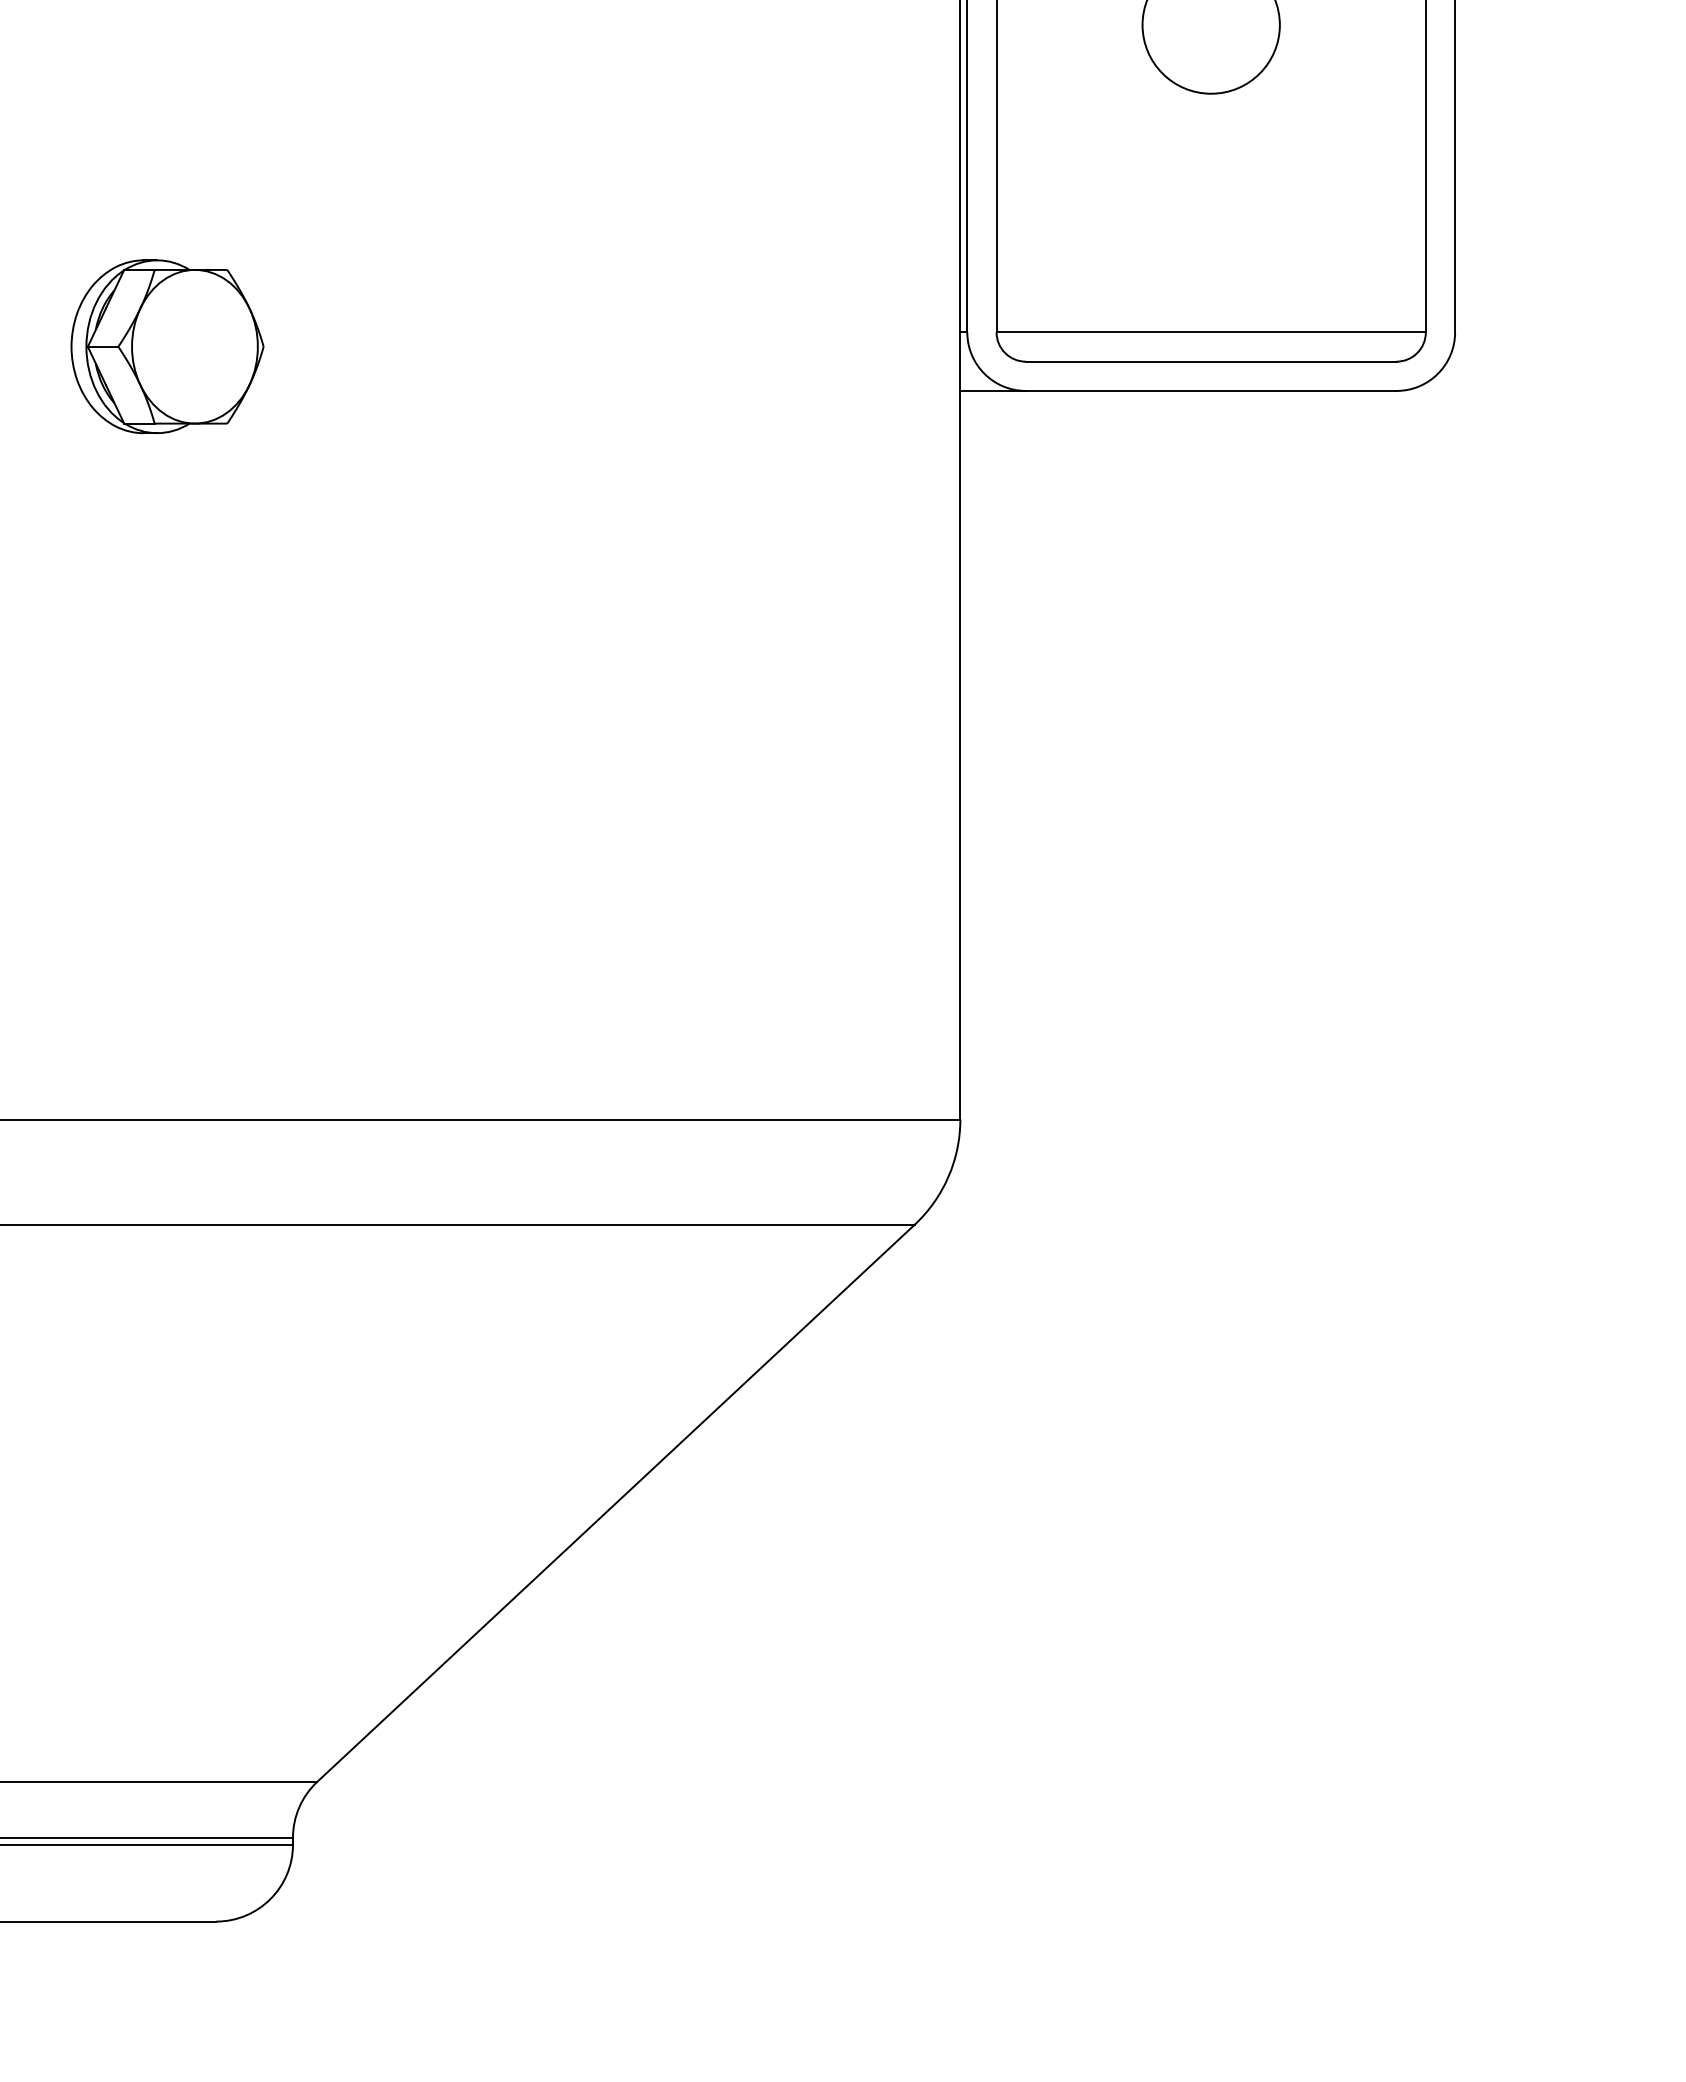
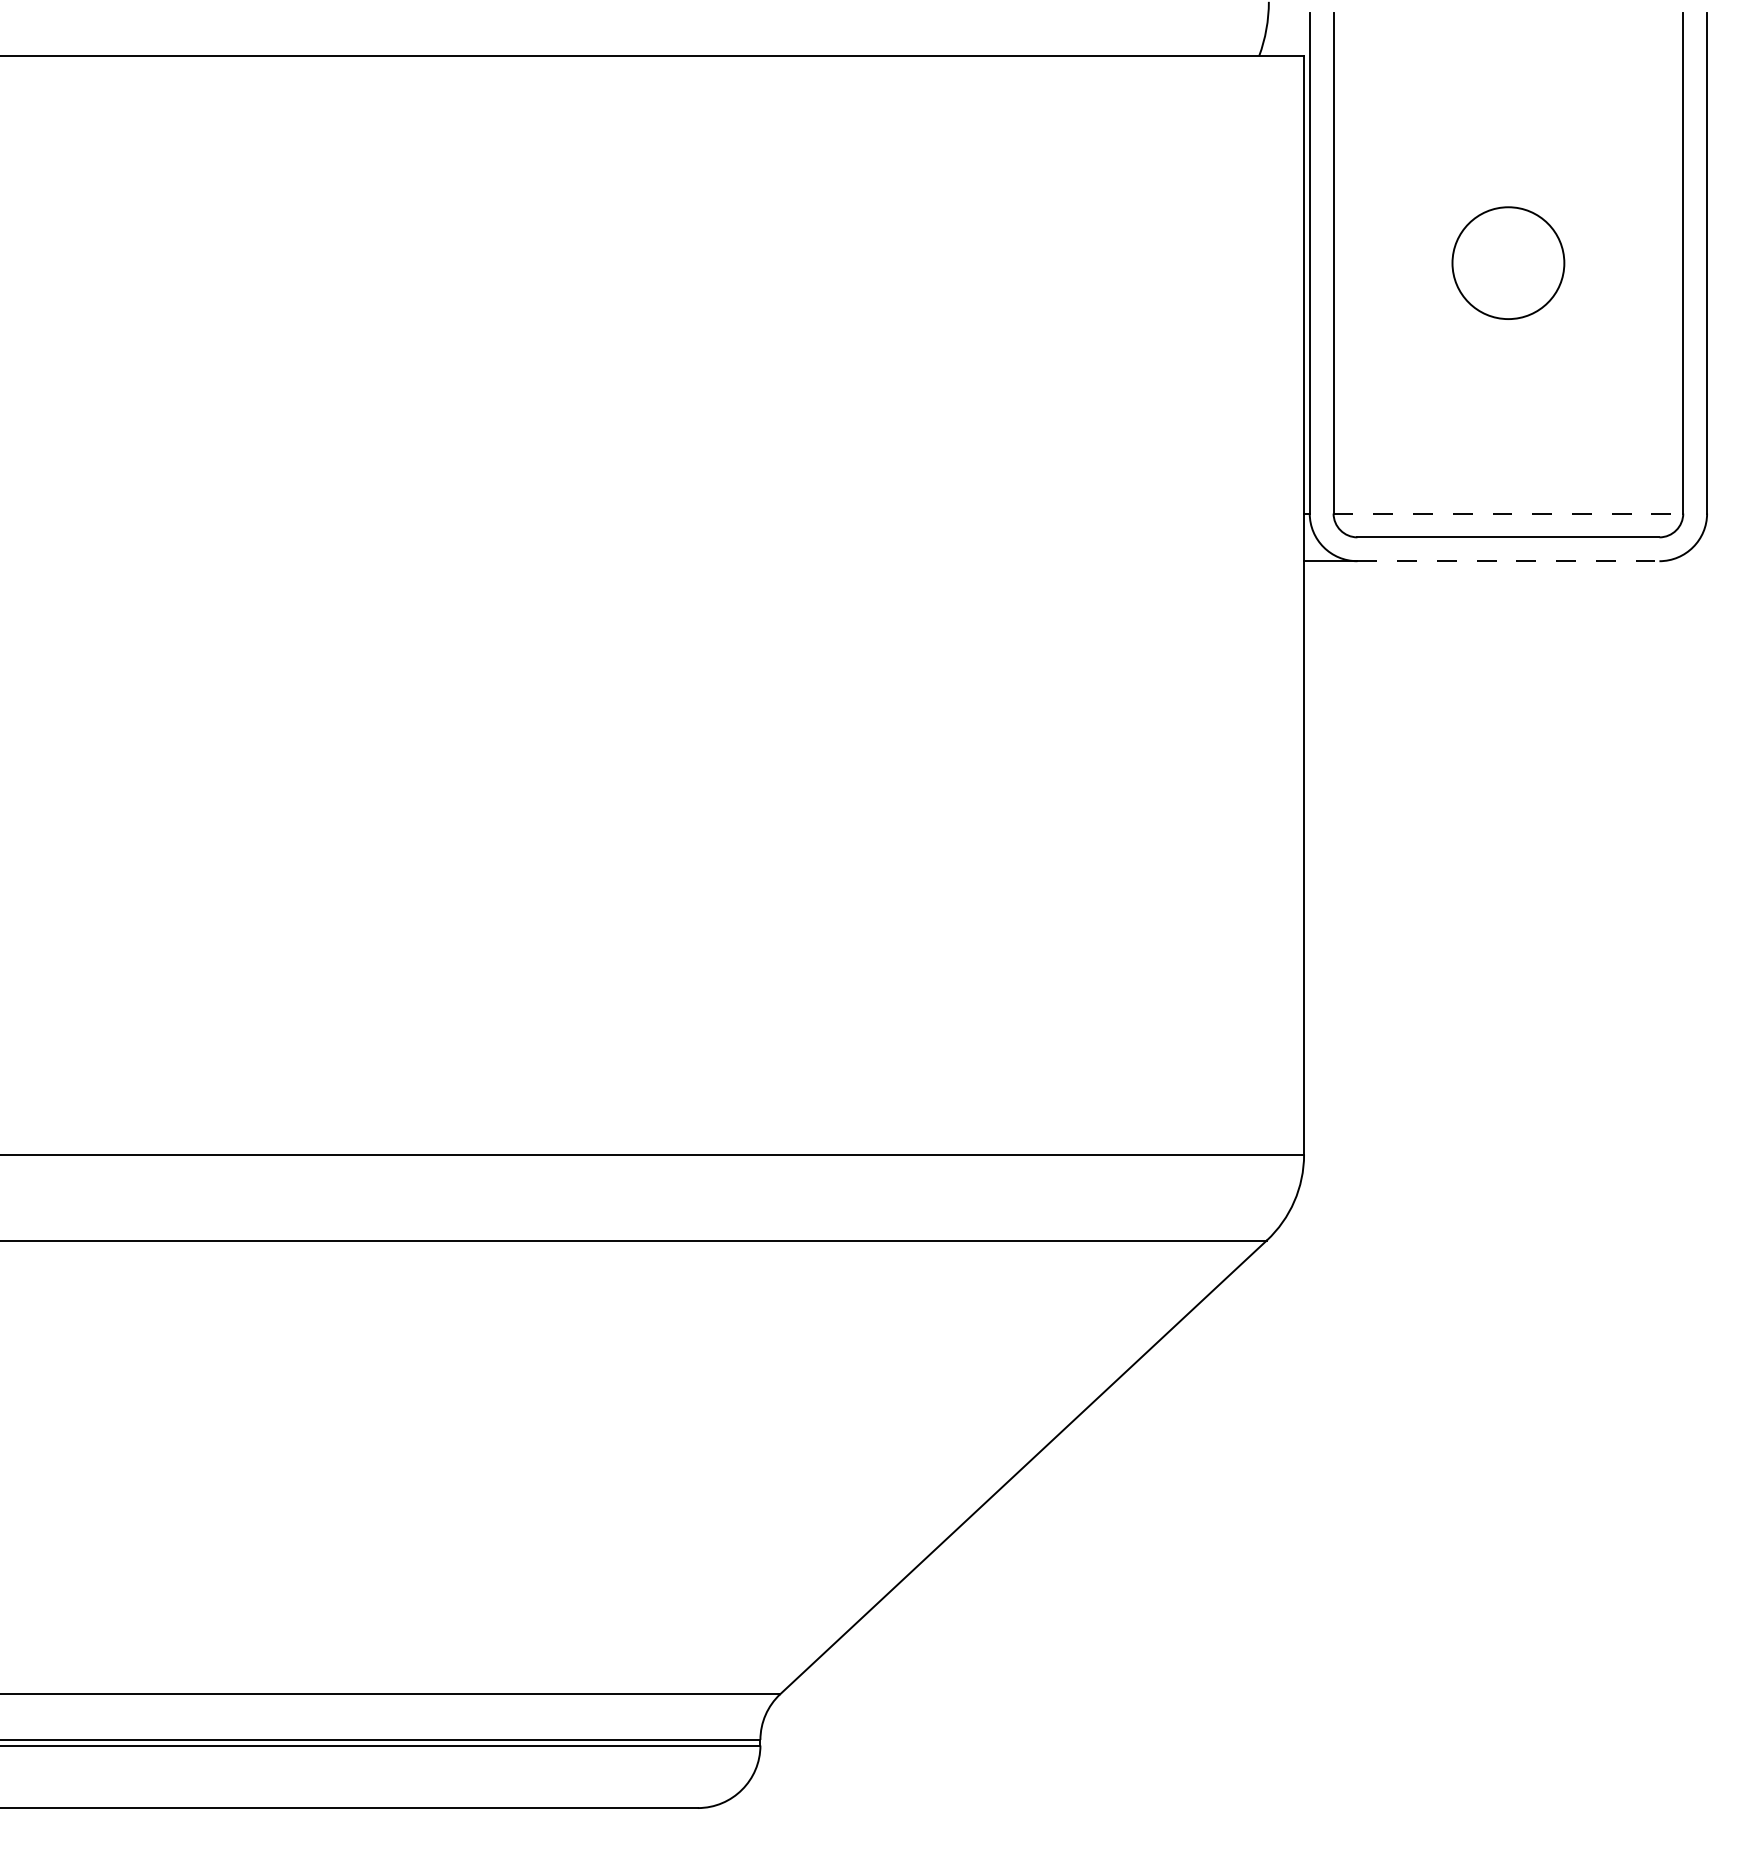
line: (1211, 332) -> (1508, 513), solid -> dashed
part: (167, 347) -> (658, 525), removed
line: (1211, 391) -> (1508, 561), solid -> dashed

